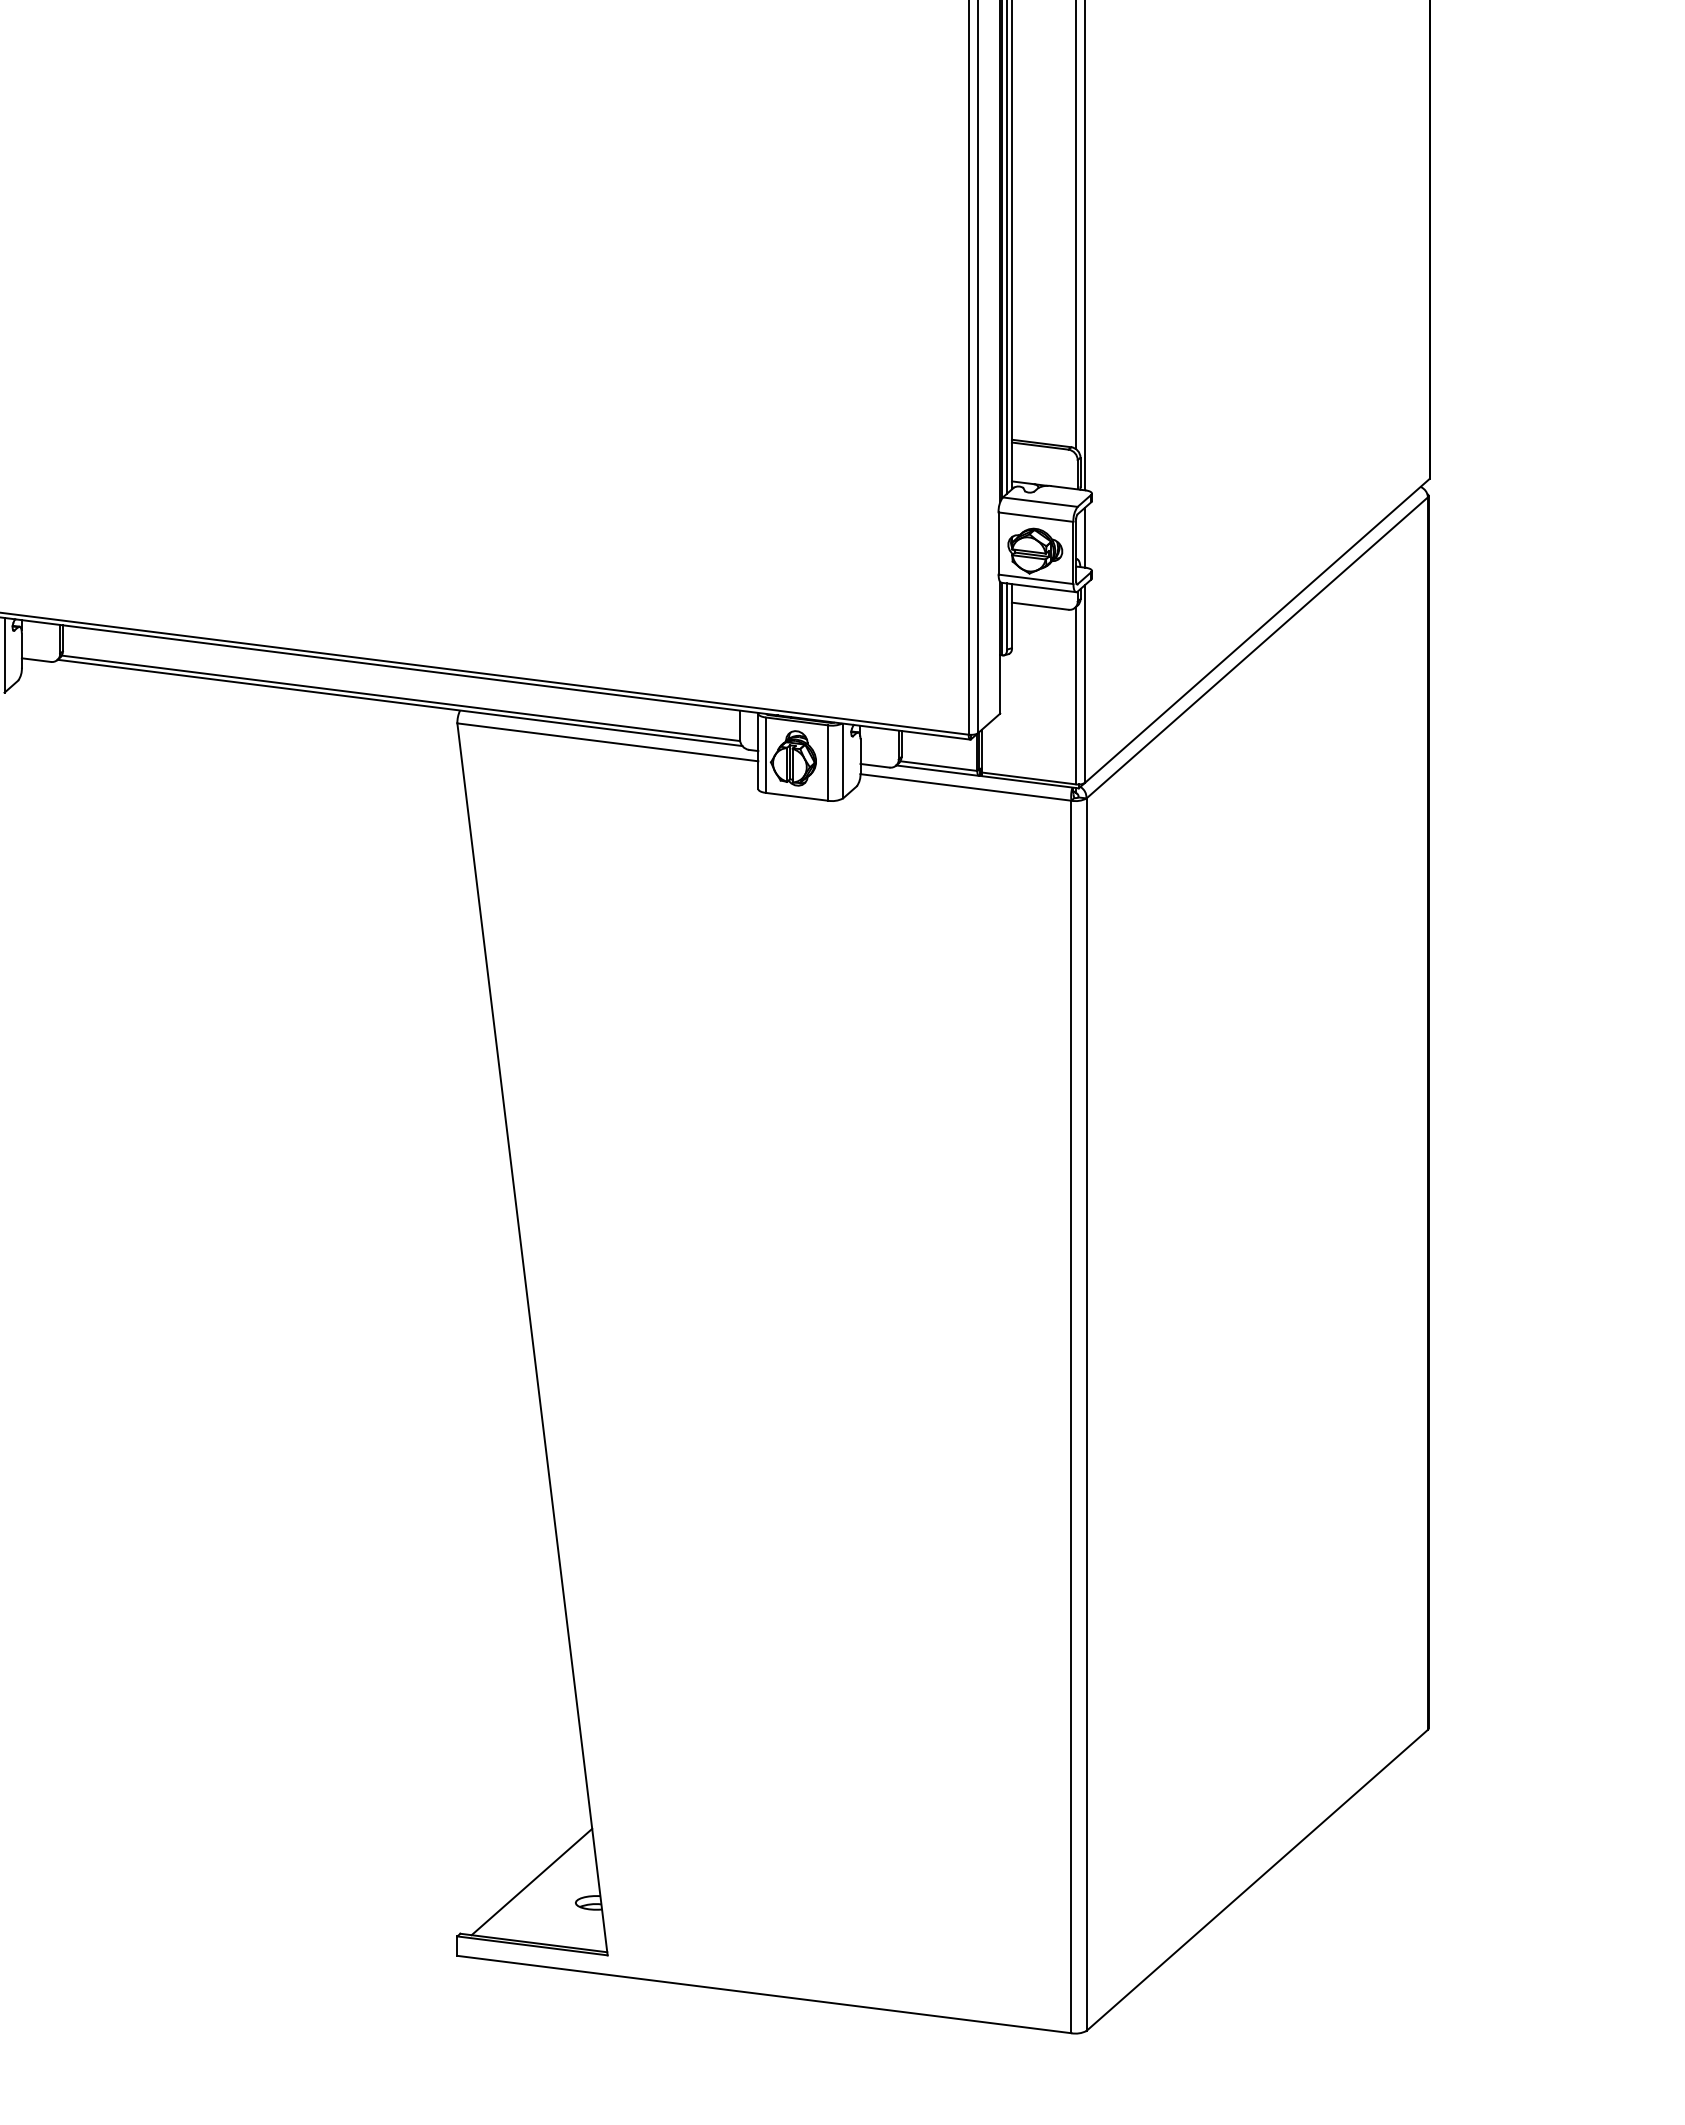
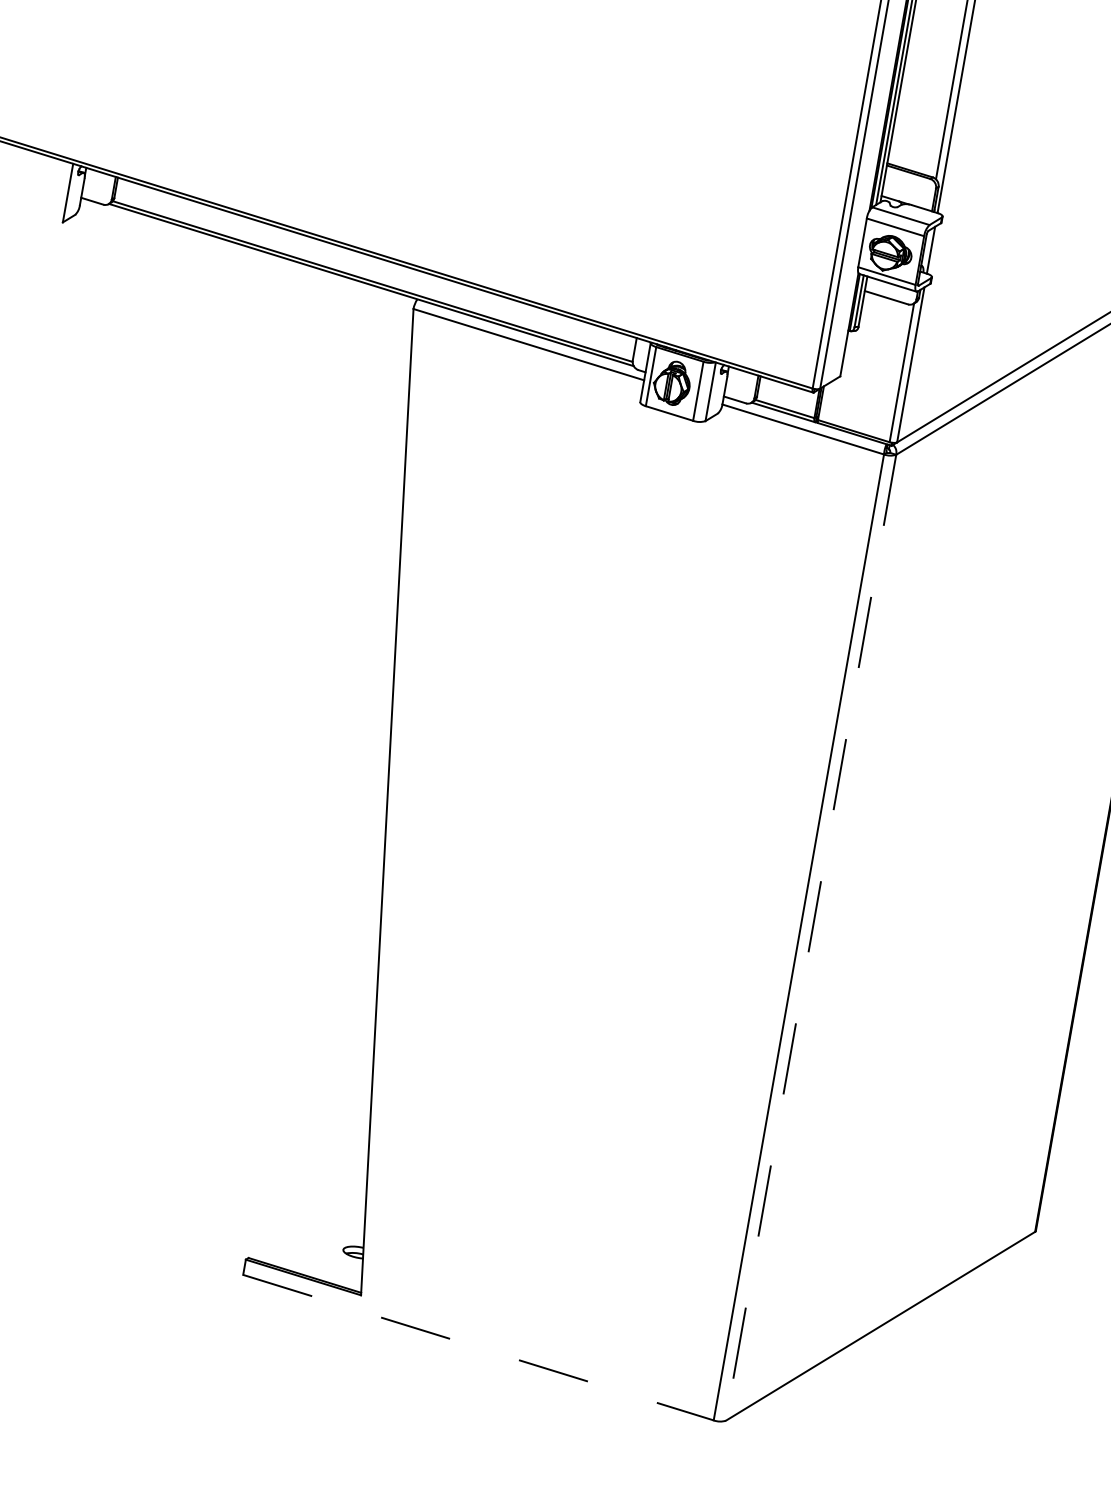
line: (1086, 1415) -> (810, 938), solid -> dashed
line: (531, 1881) -> (311, 1226), removed
line: (764, 1994) -> (478, 1347), solid -> dashed

